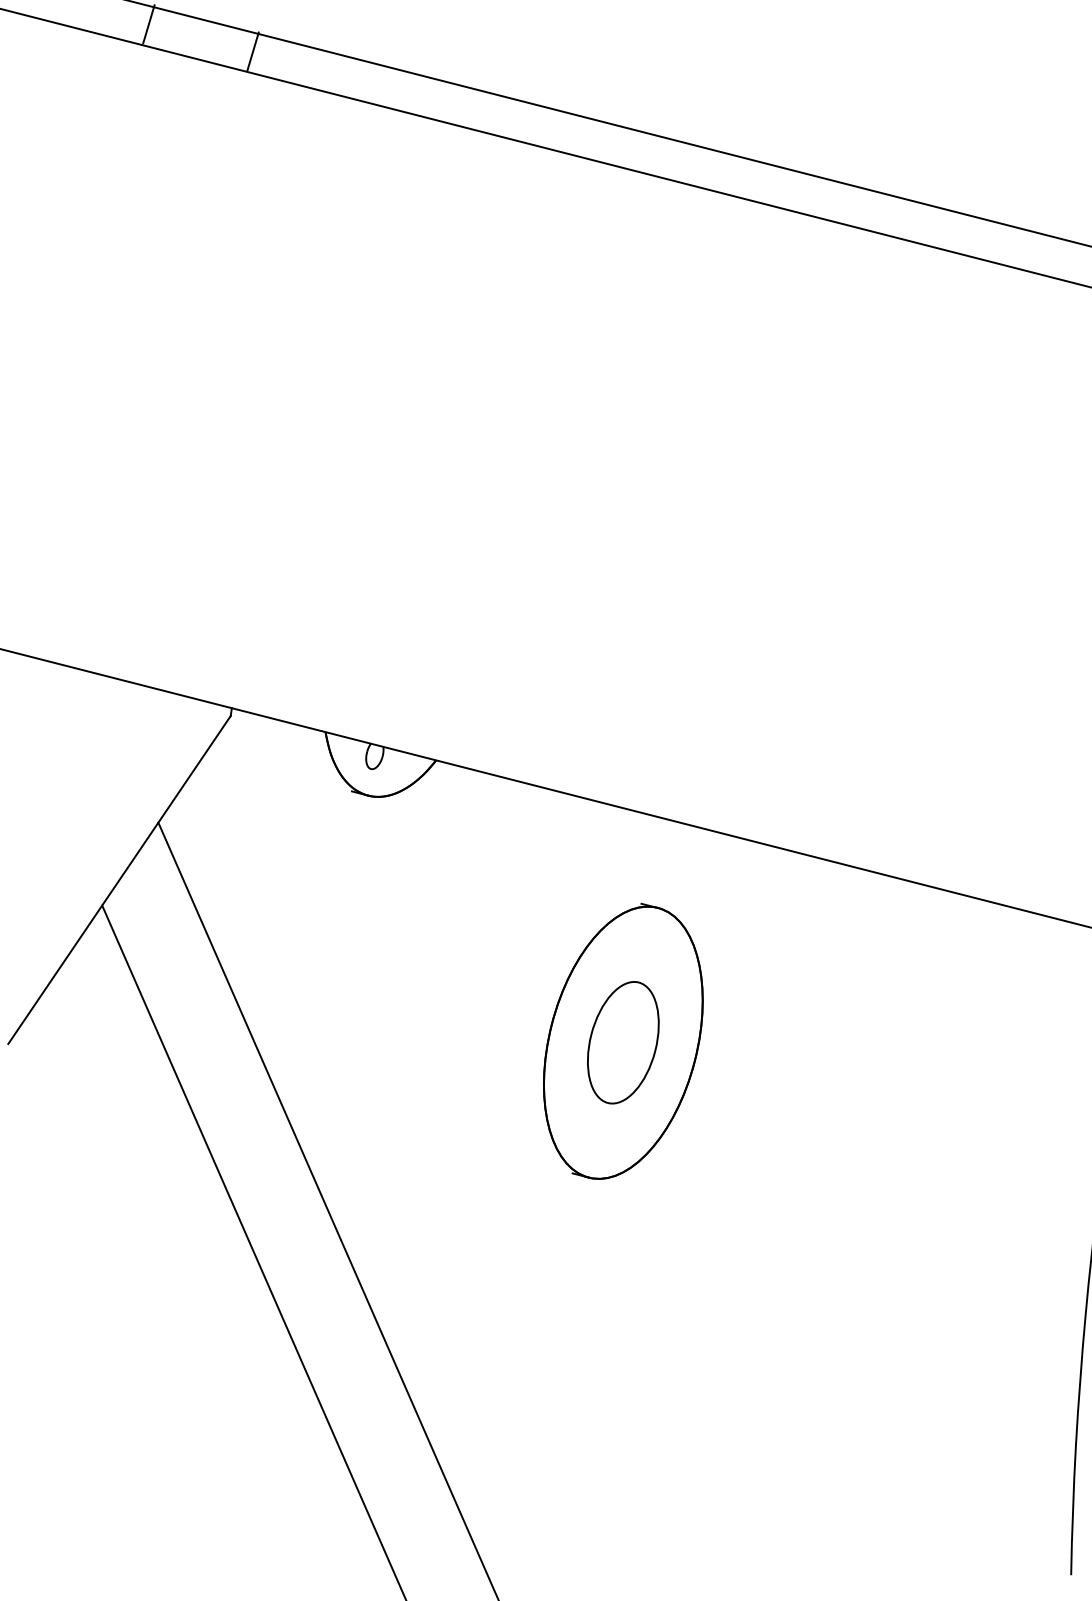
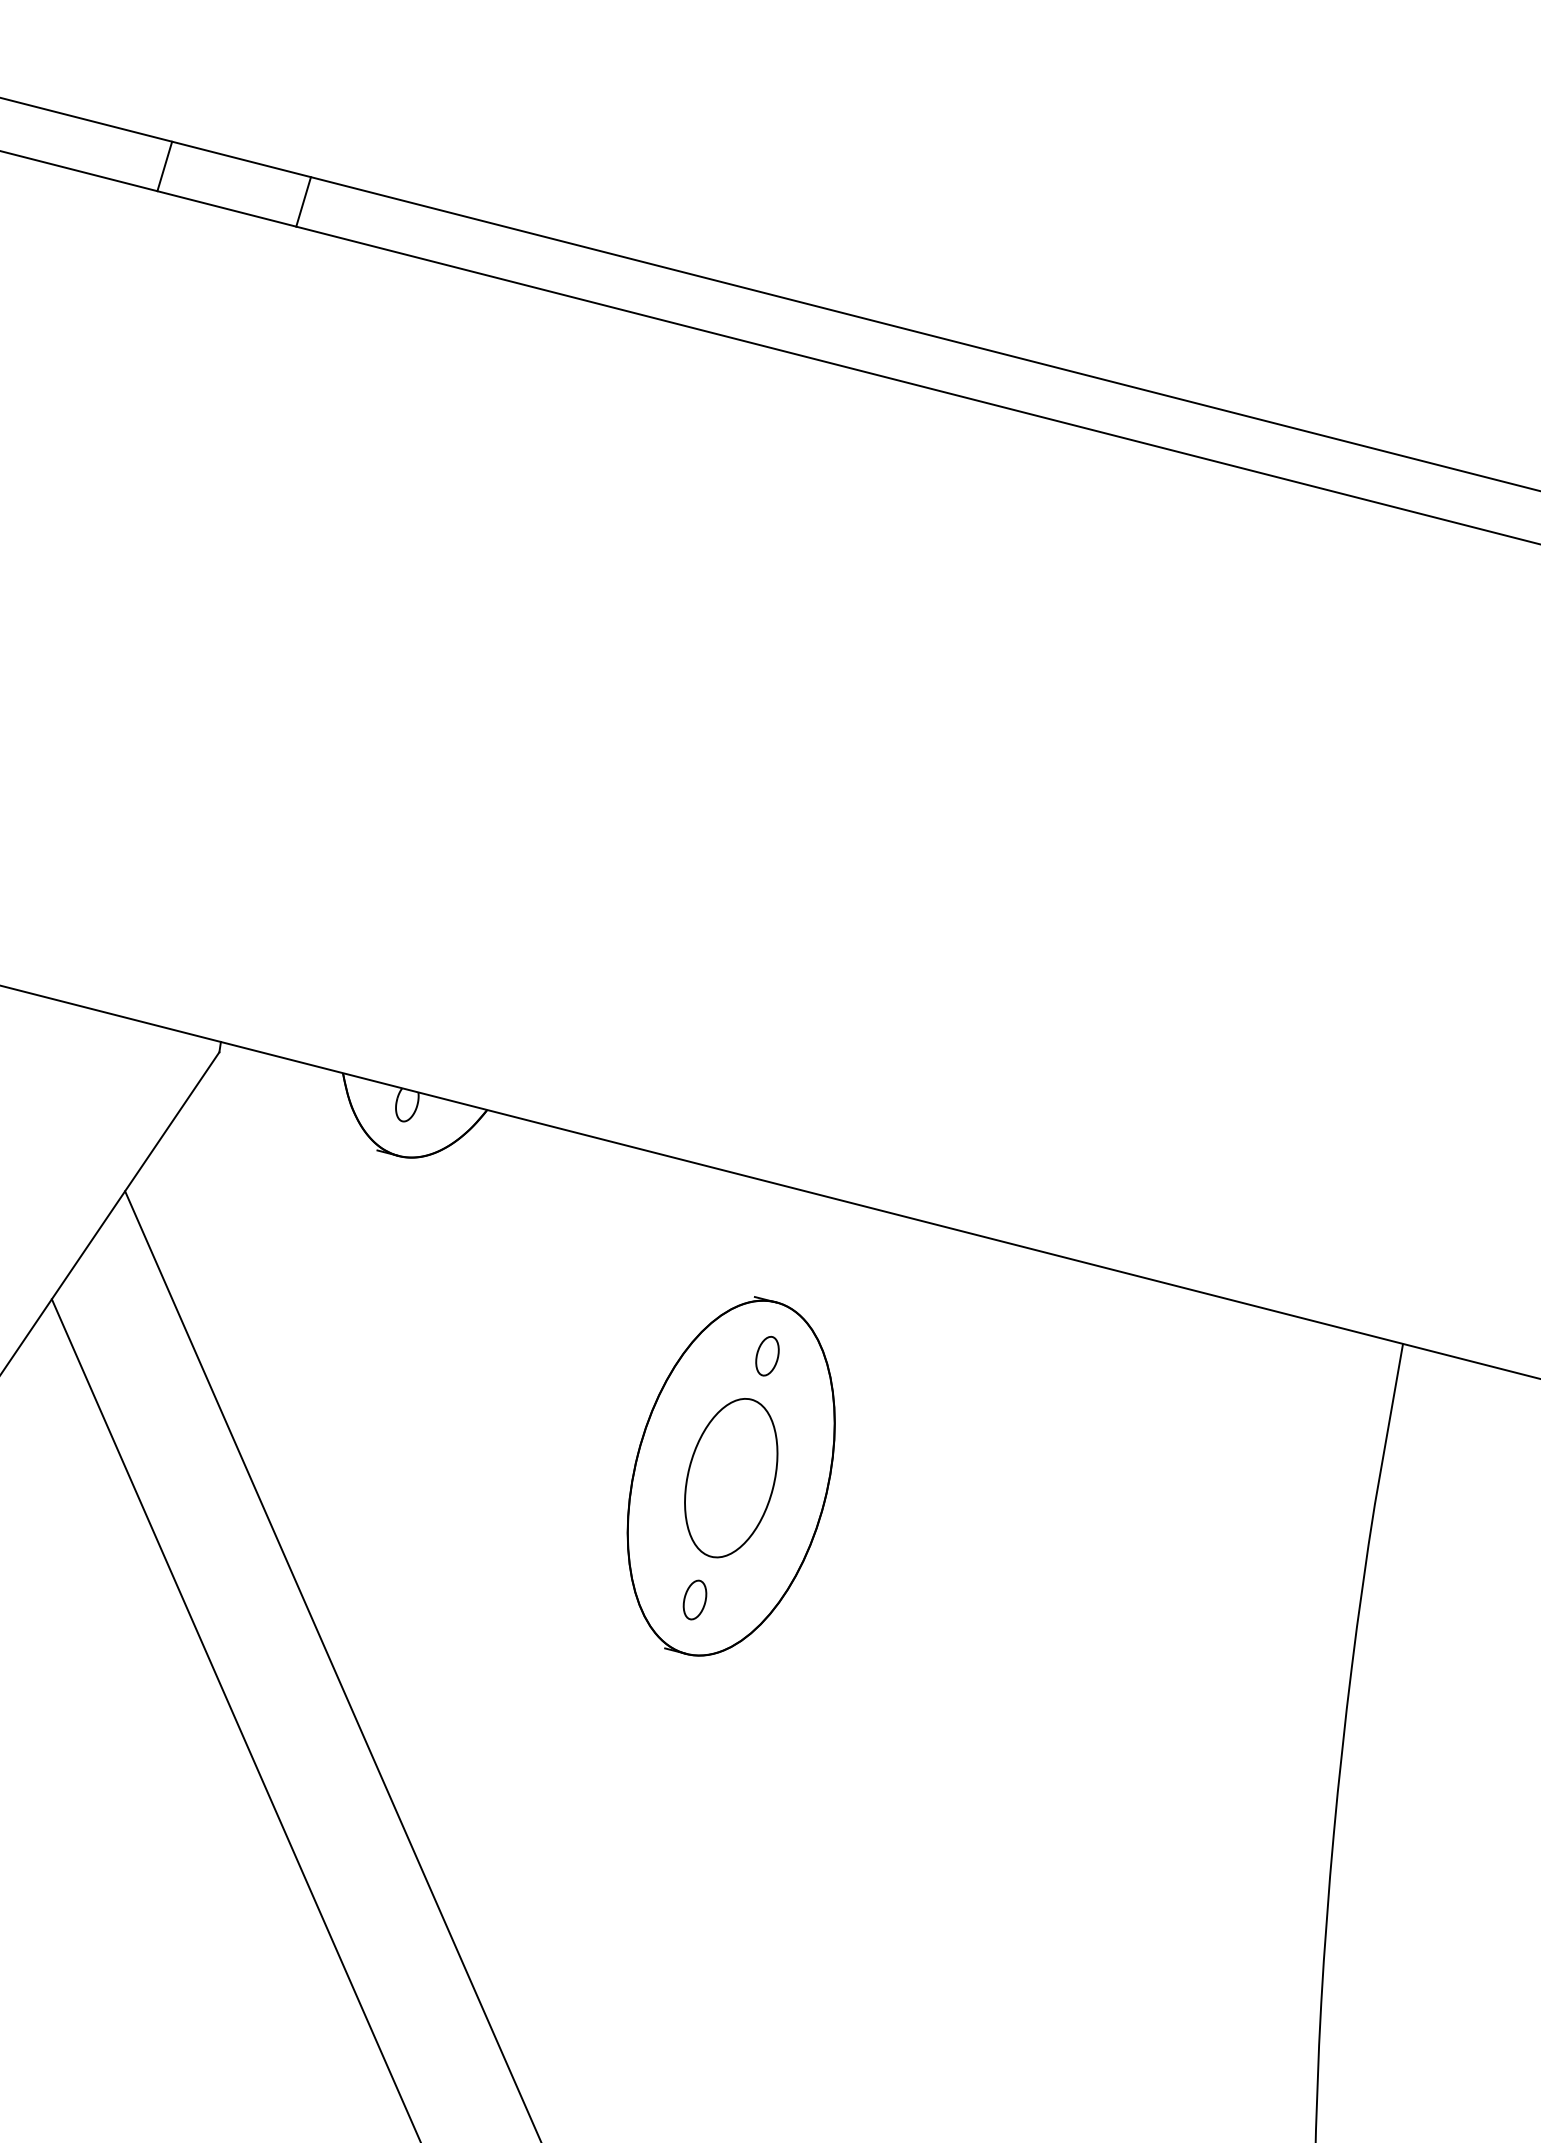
line: (148, 24) -> (164, 166), moved
line: (253, 51) -> (303, 201), moved
part: (651, 948) -> (767, 1355), added
part: (595, 1135) -> (694, 1599), added

